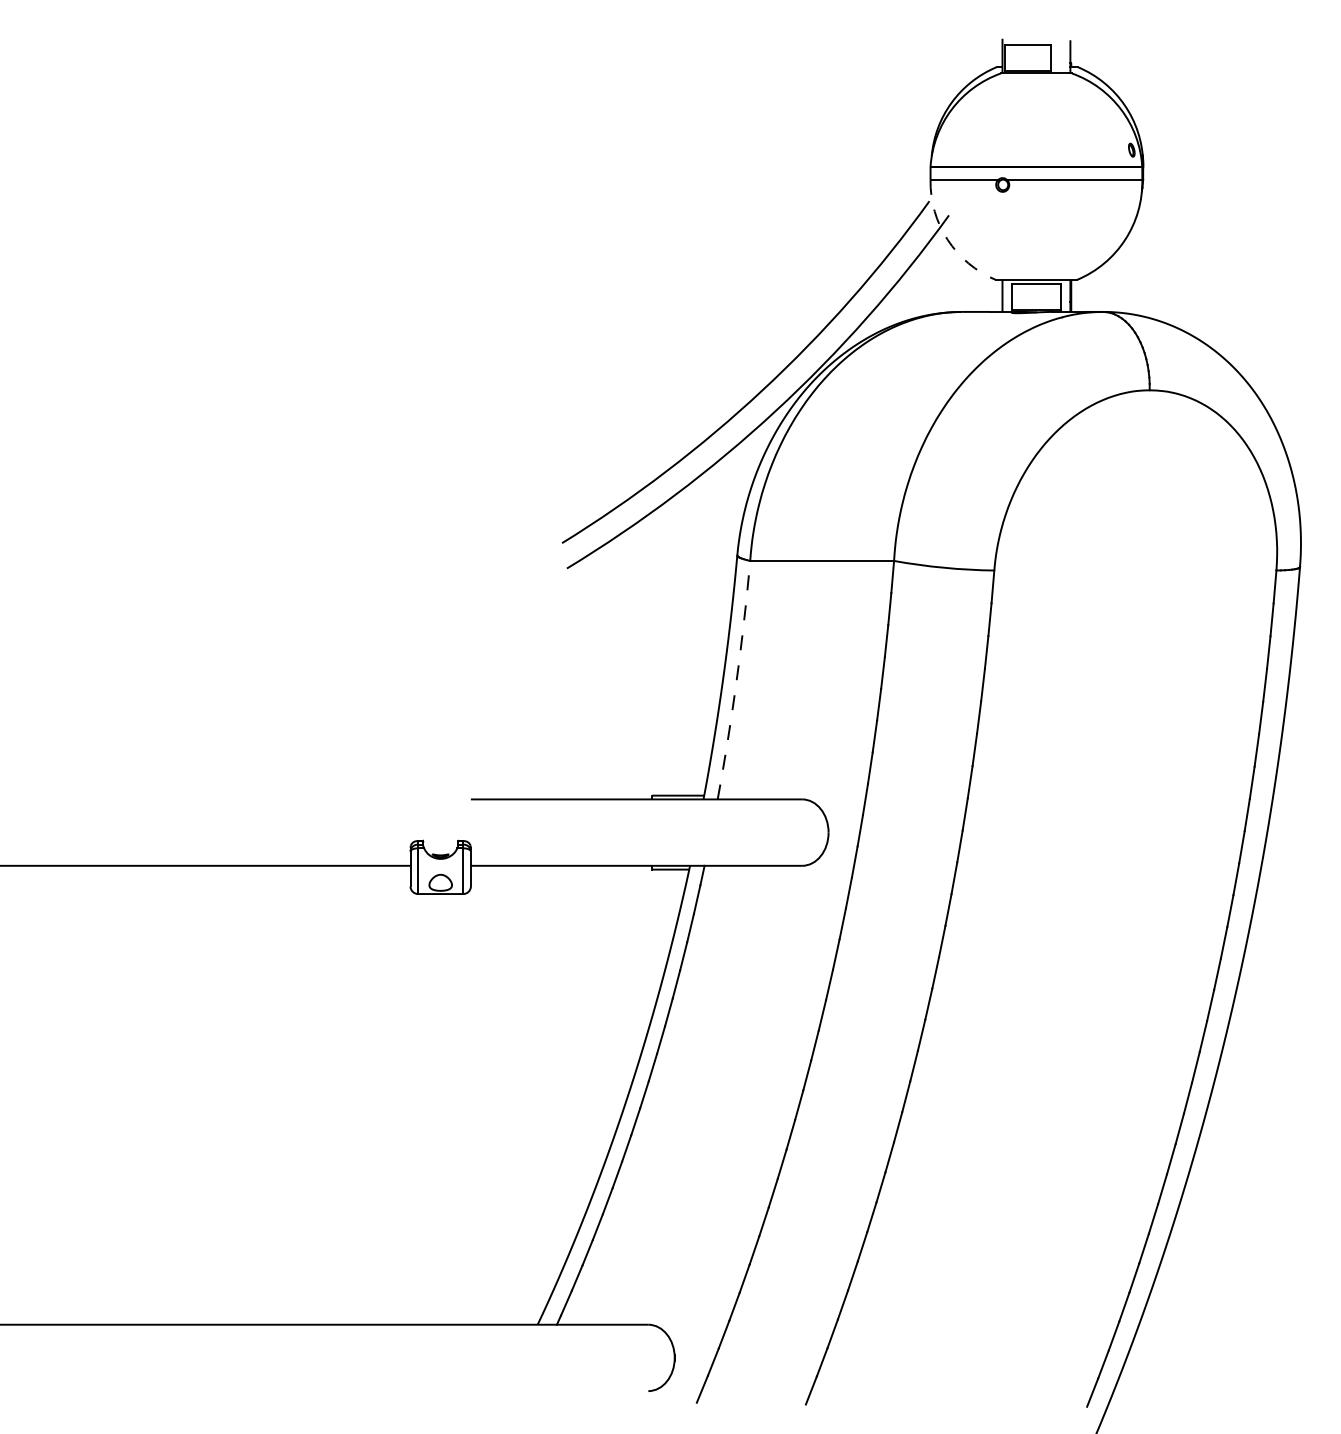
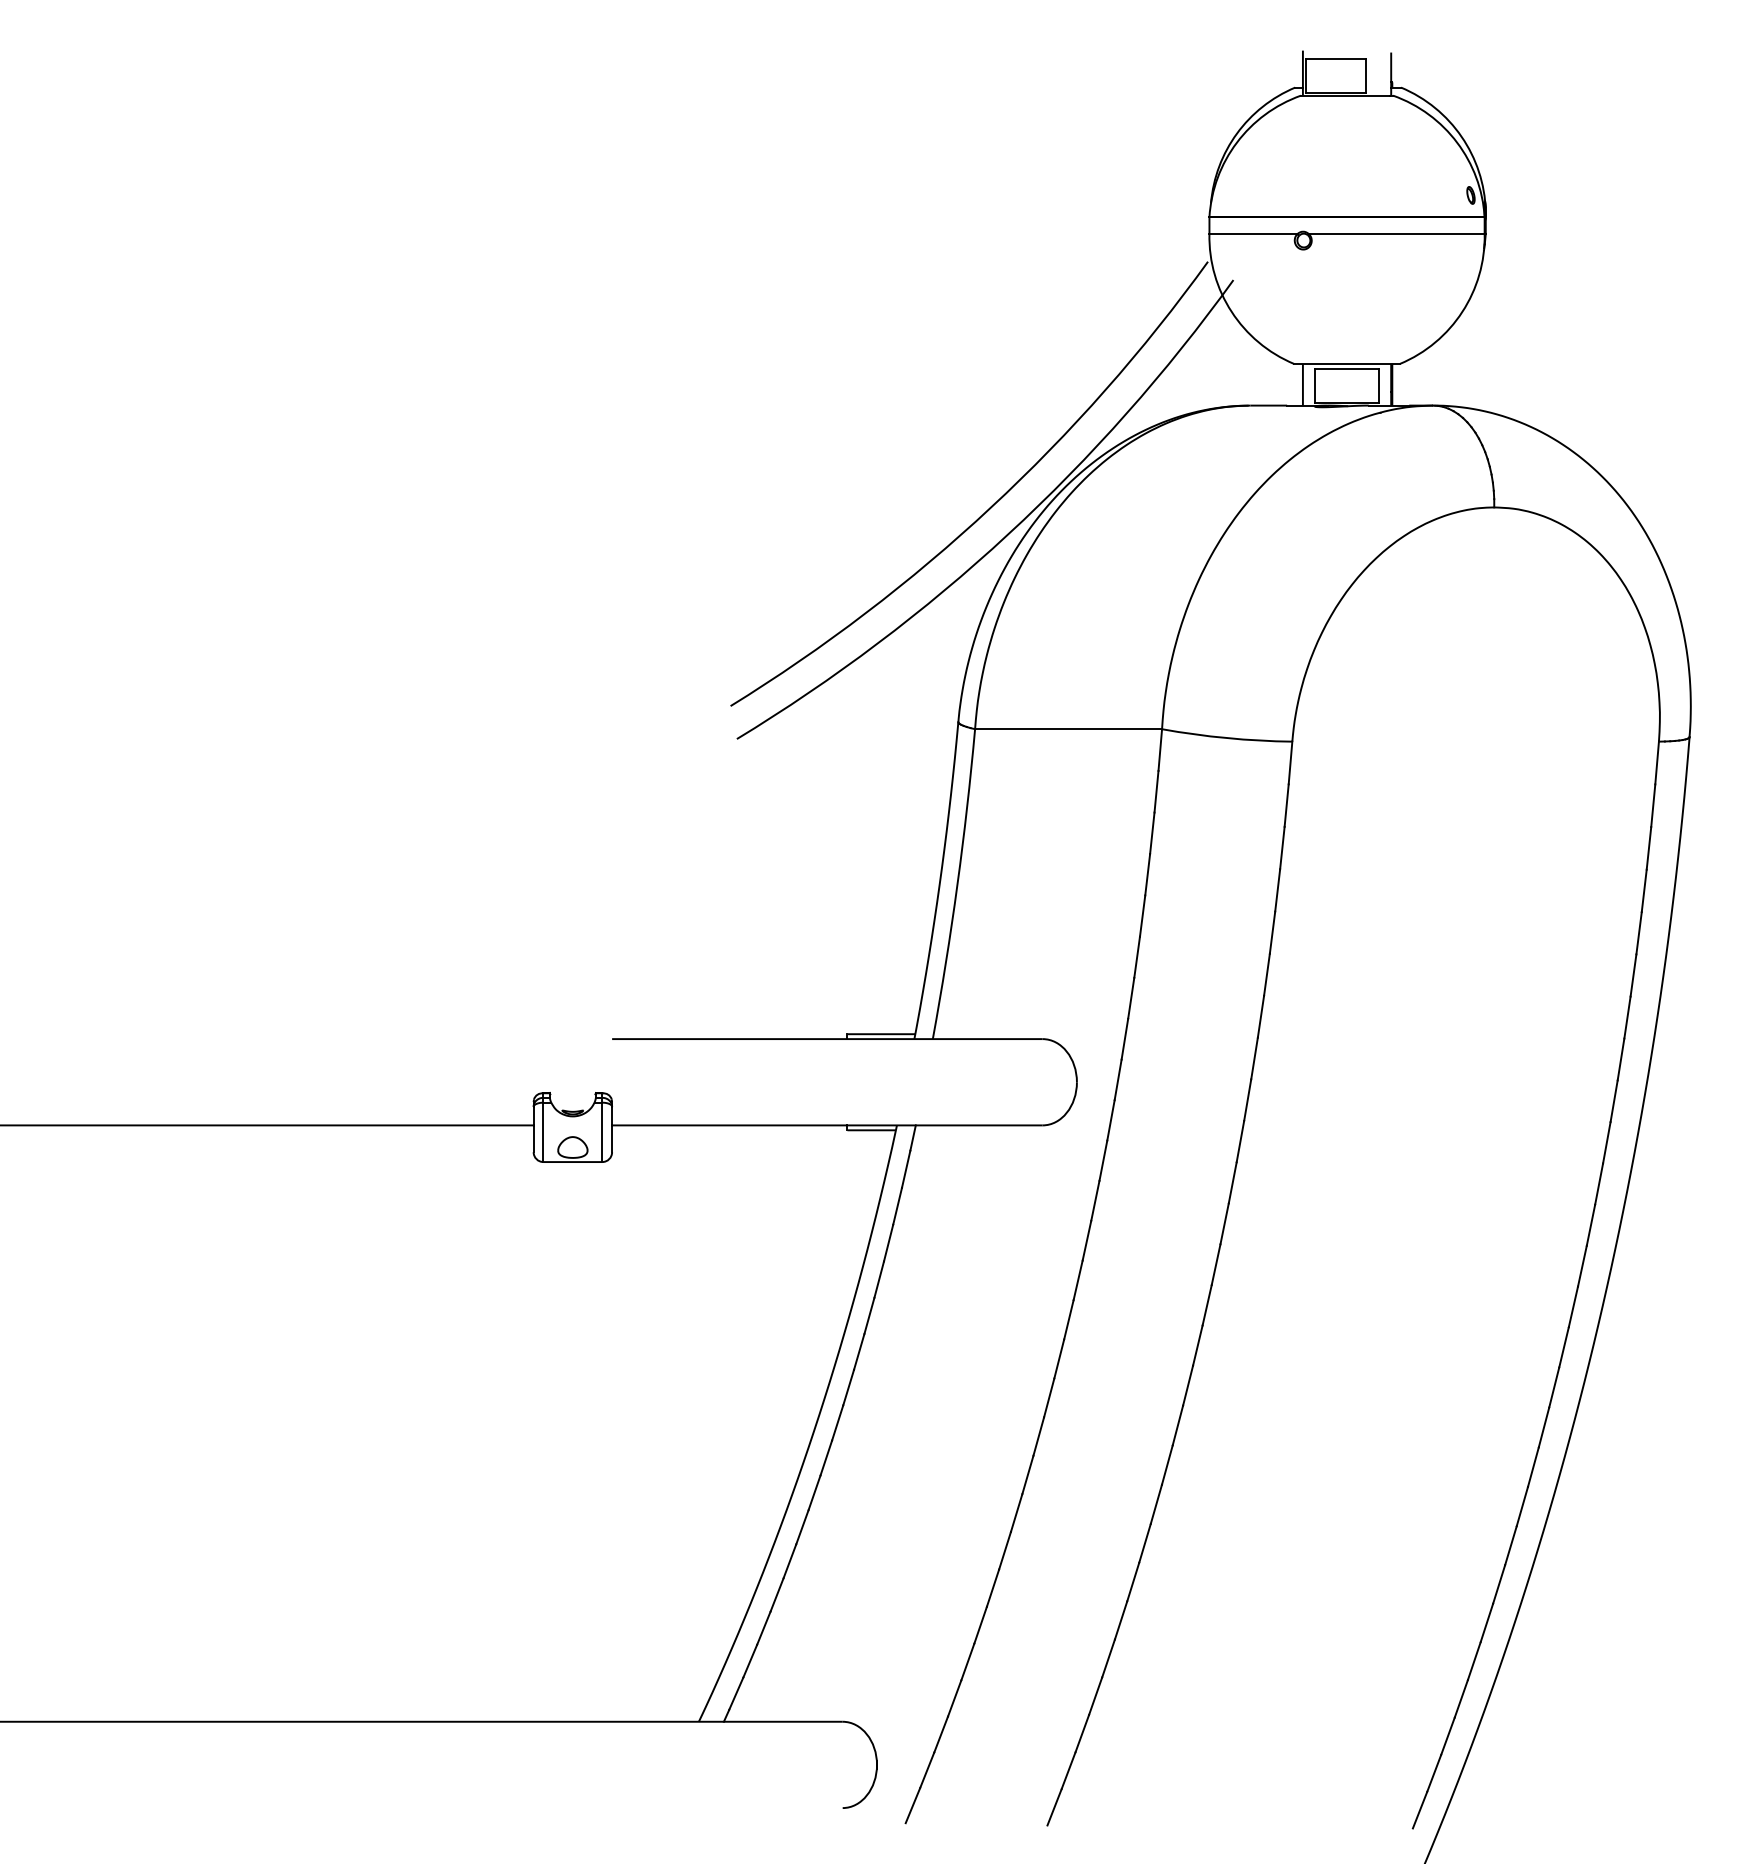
arc: (947, 239) -> (1231, 311), dashed -> solid
arc: (736, 680) -> (957, 884), dashed -> solid

